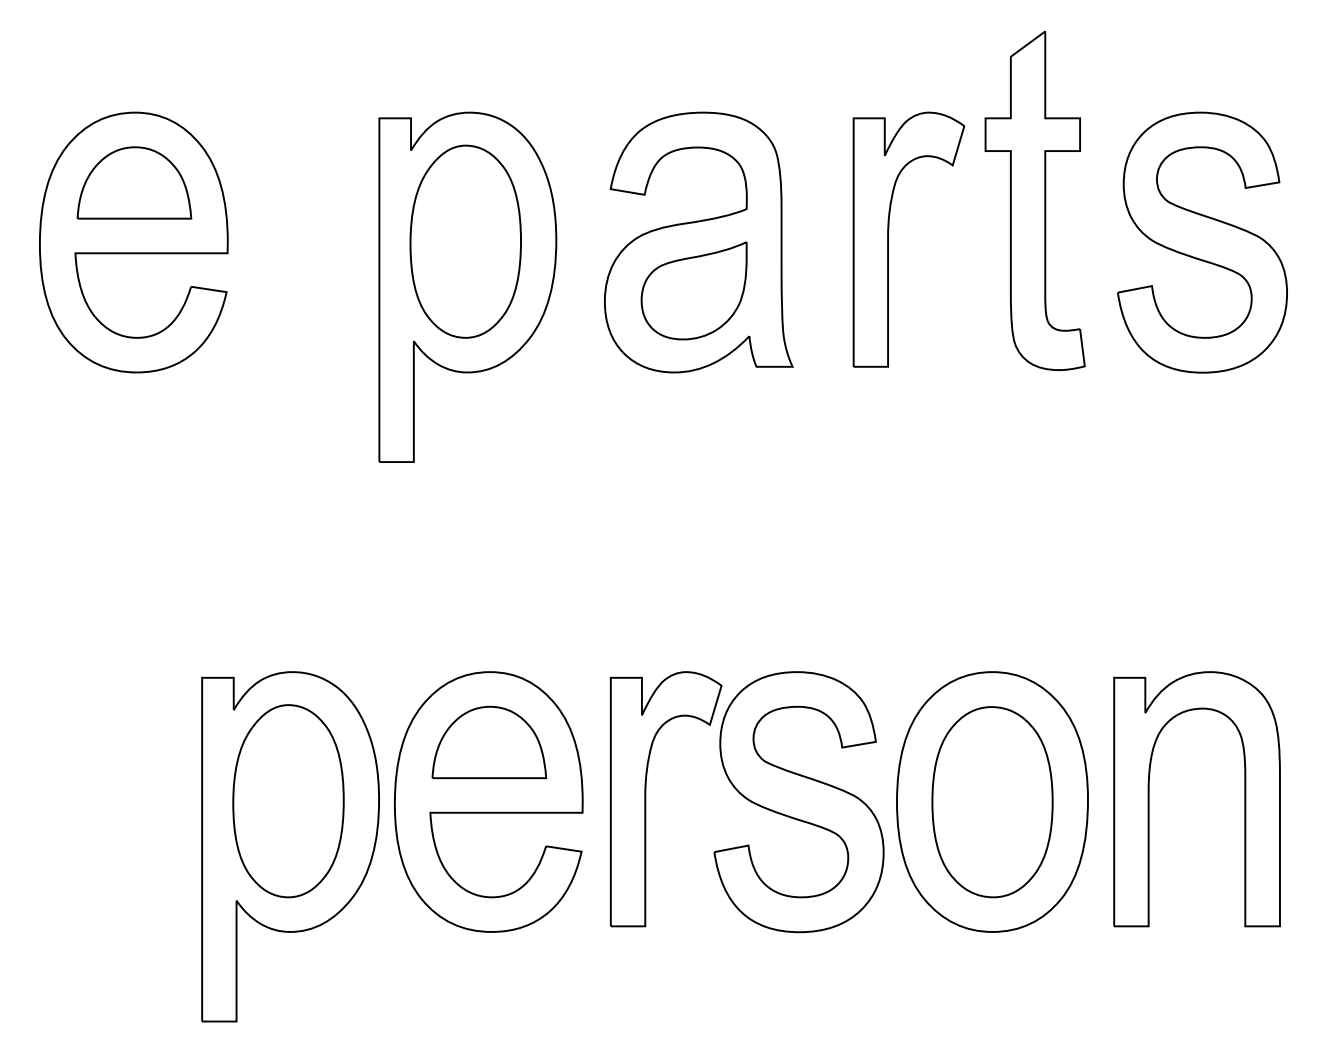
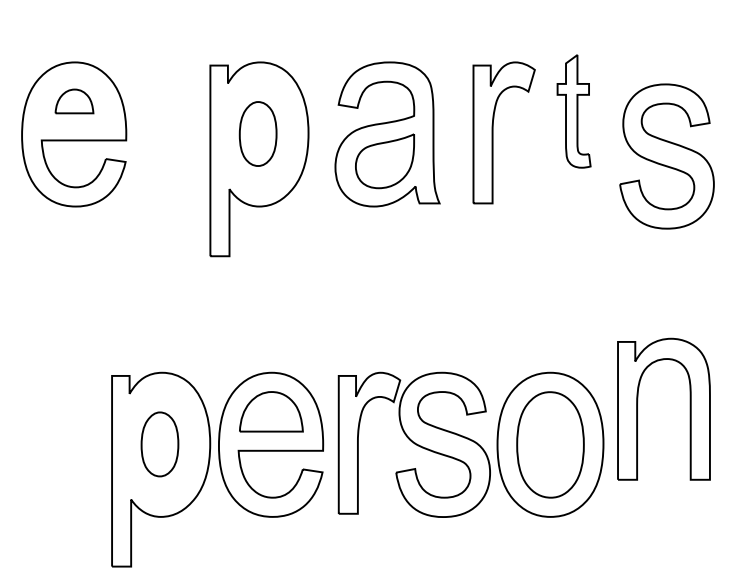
part: (134, 183) -> (74, 101), size x0.6
part: (1033, 201) -> (573, 111), size x0.6
part: (464, 240) -> (257, 133), size x0.6
part: (1201, 242) -> (666, 156), moved
part: (1151, 786) -> (638, 402), moved
part: (287, 801) -> (159, 444), size x0.6

